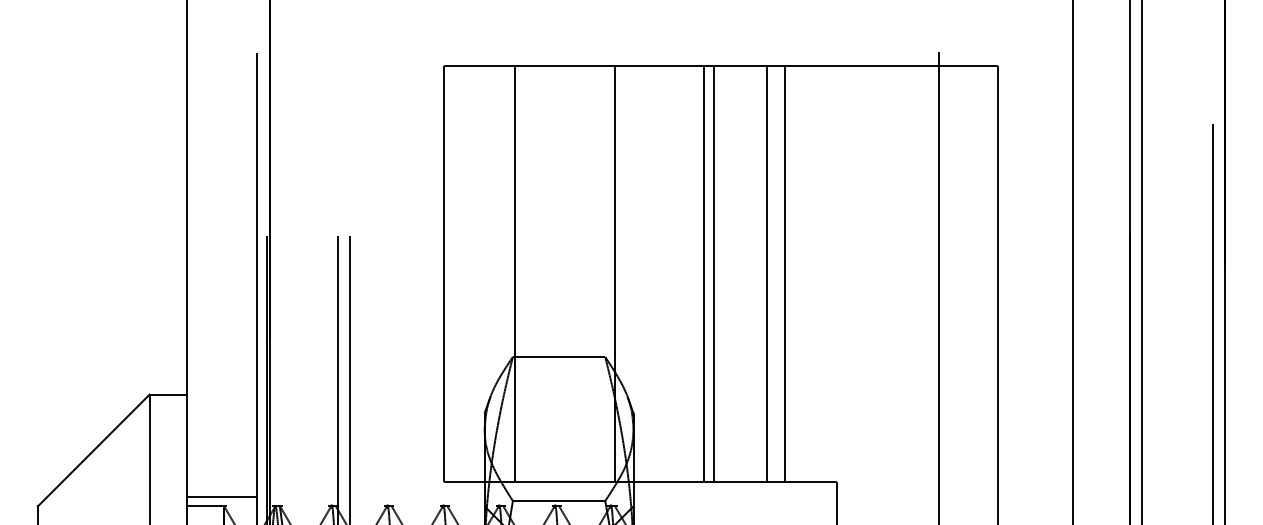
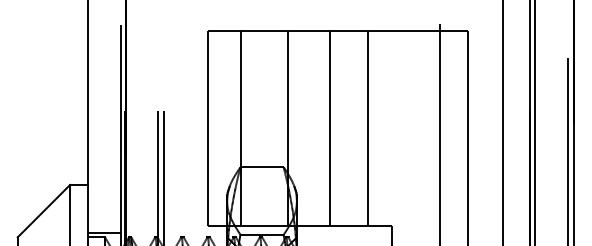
line: (713, 272) -> (334, 127), removed
line: (766, 272) -> (359, 127), removed

